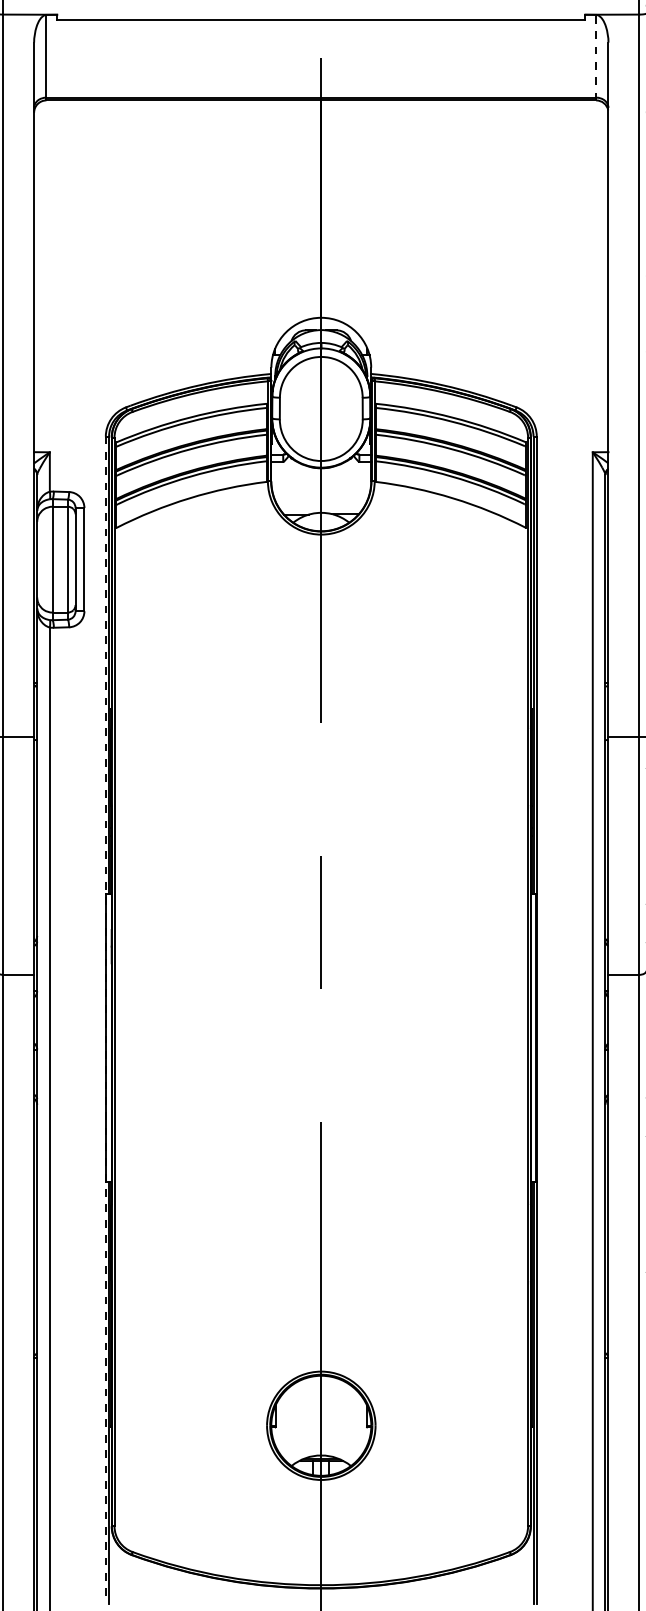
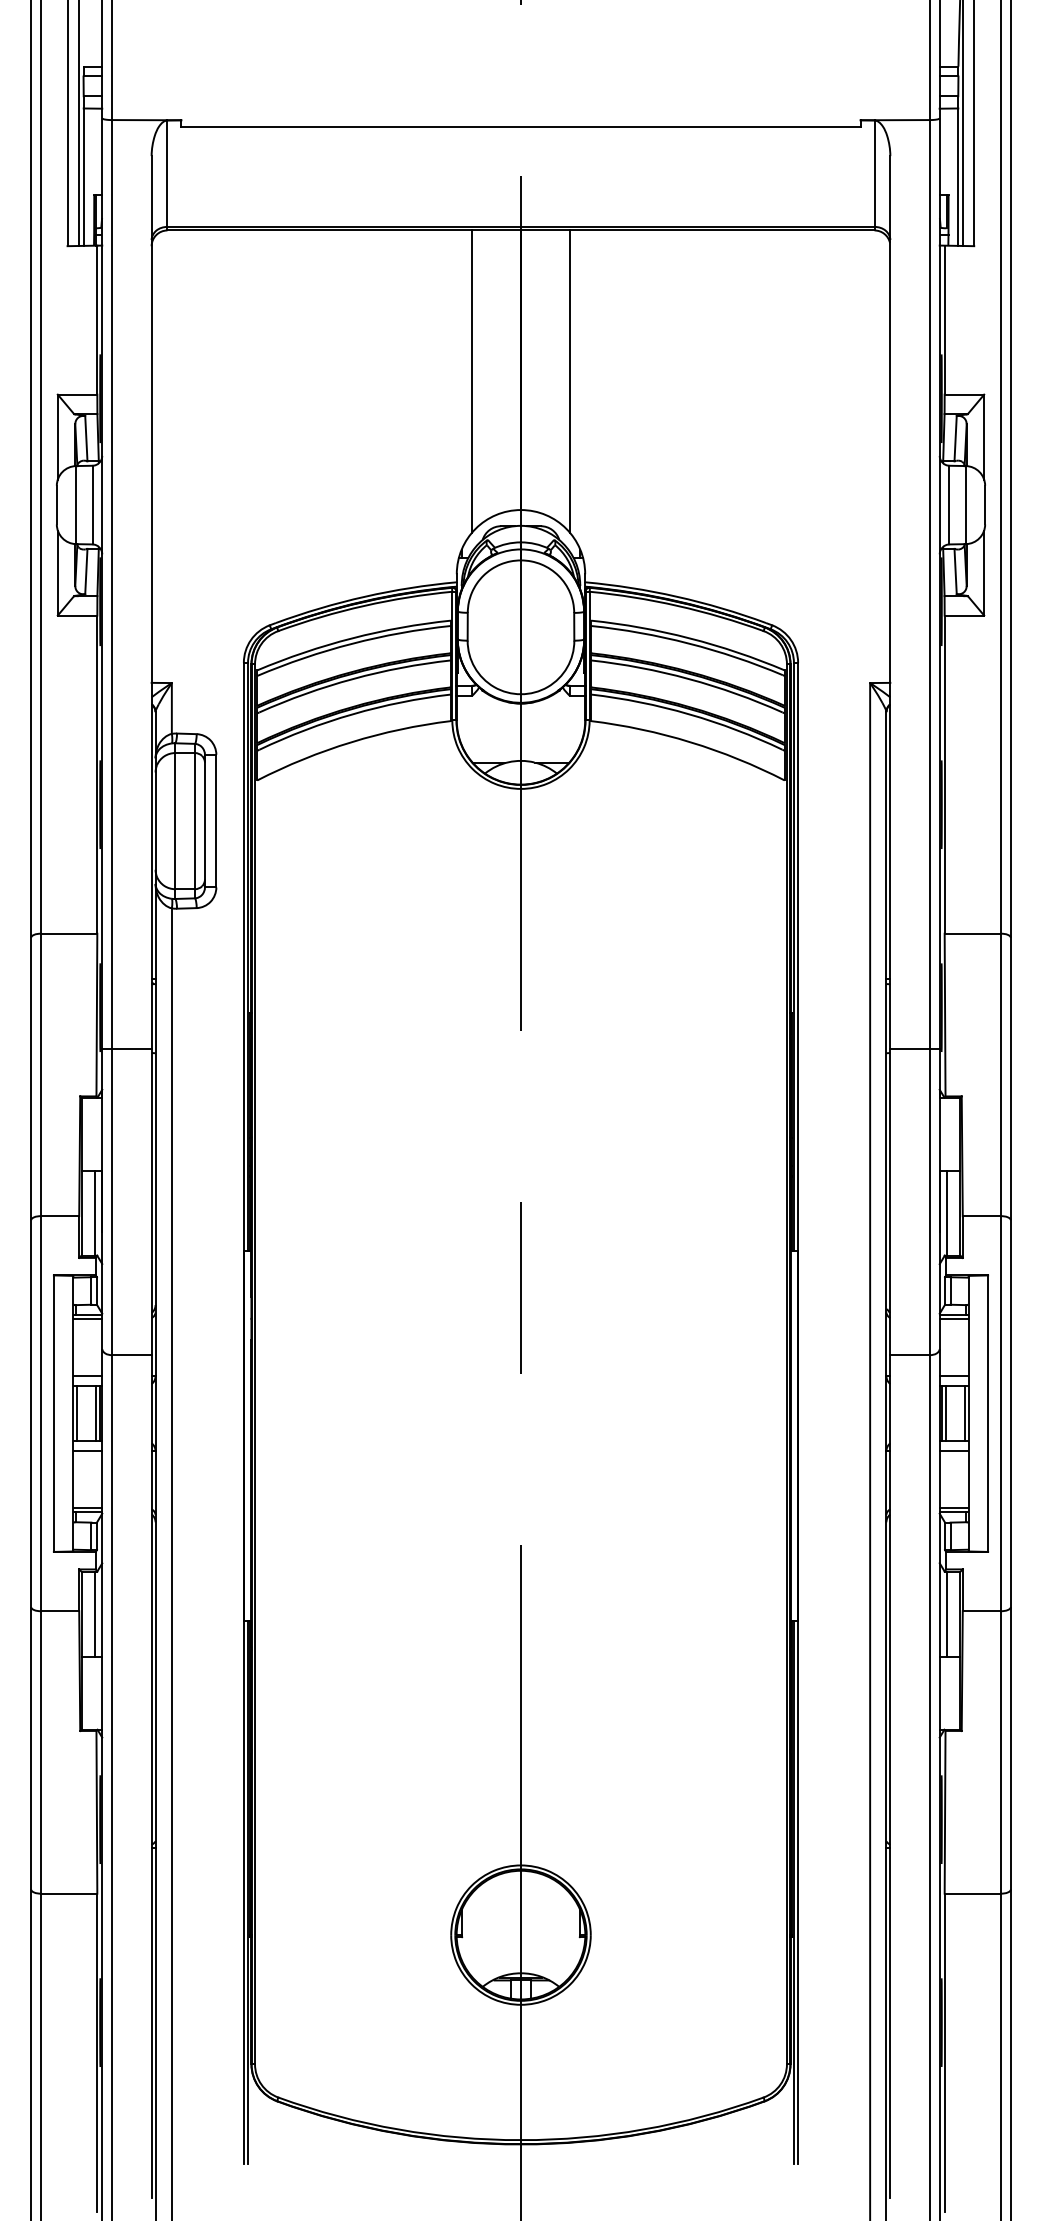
line: (596, 57) -> (874, 175), dashed -> solid
line: (282, 217) -> (471, 381), added
line: (359, 217) -> (570, 381), added
line: (105, 1020) -> (243, 1413), dashed -> solid

